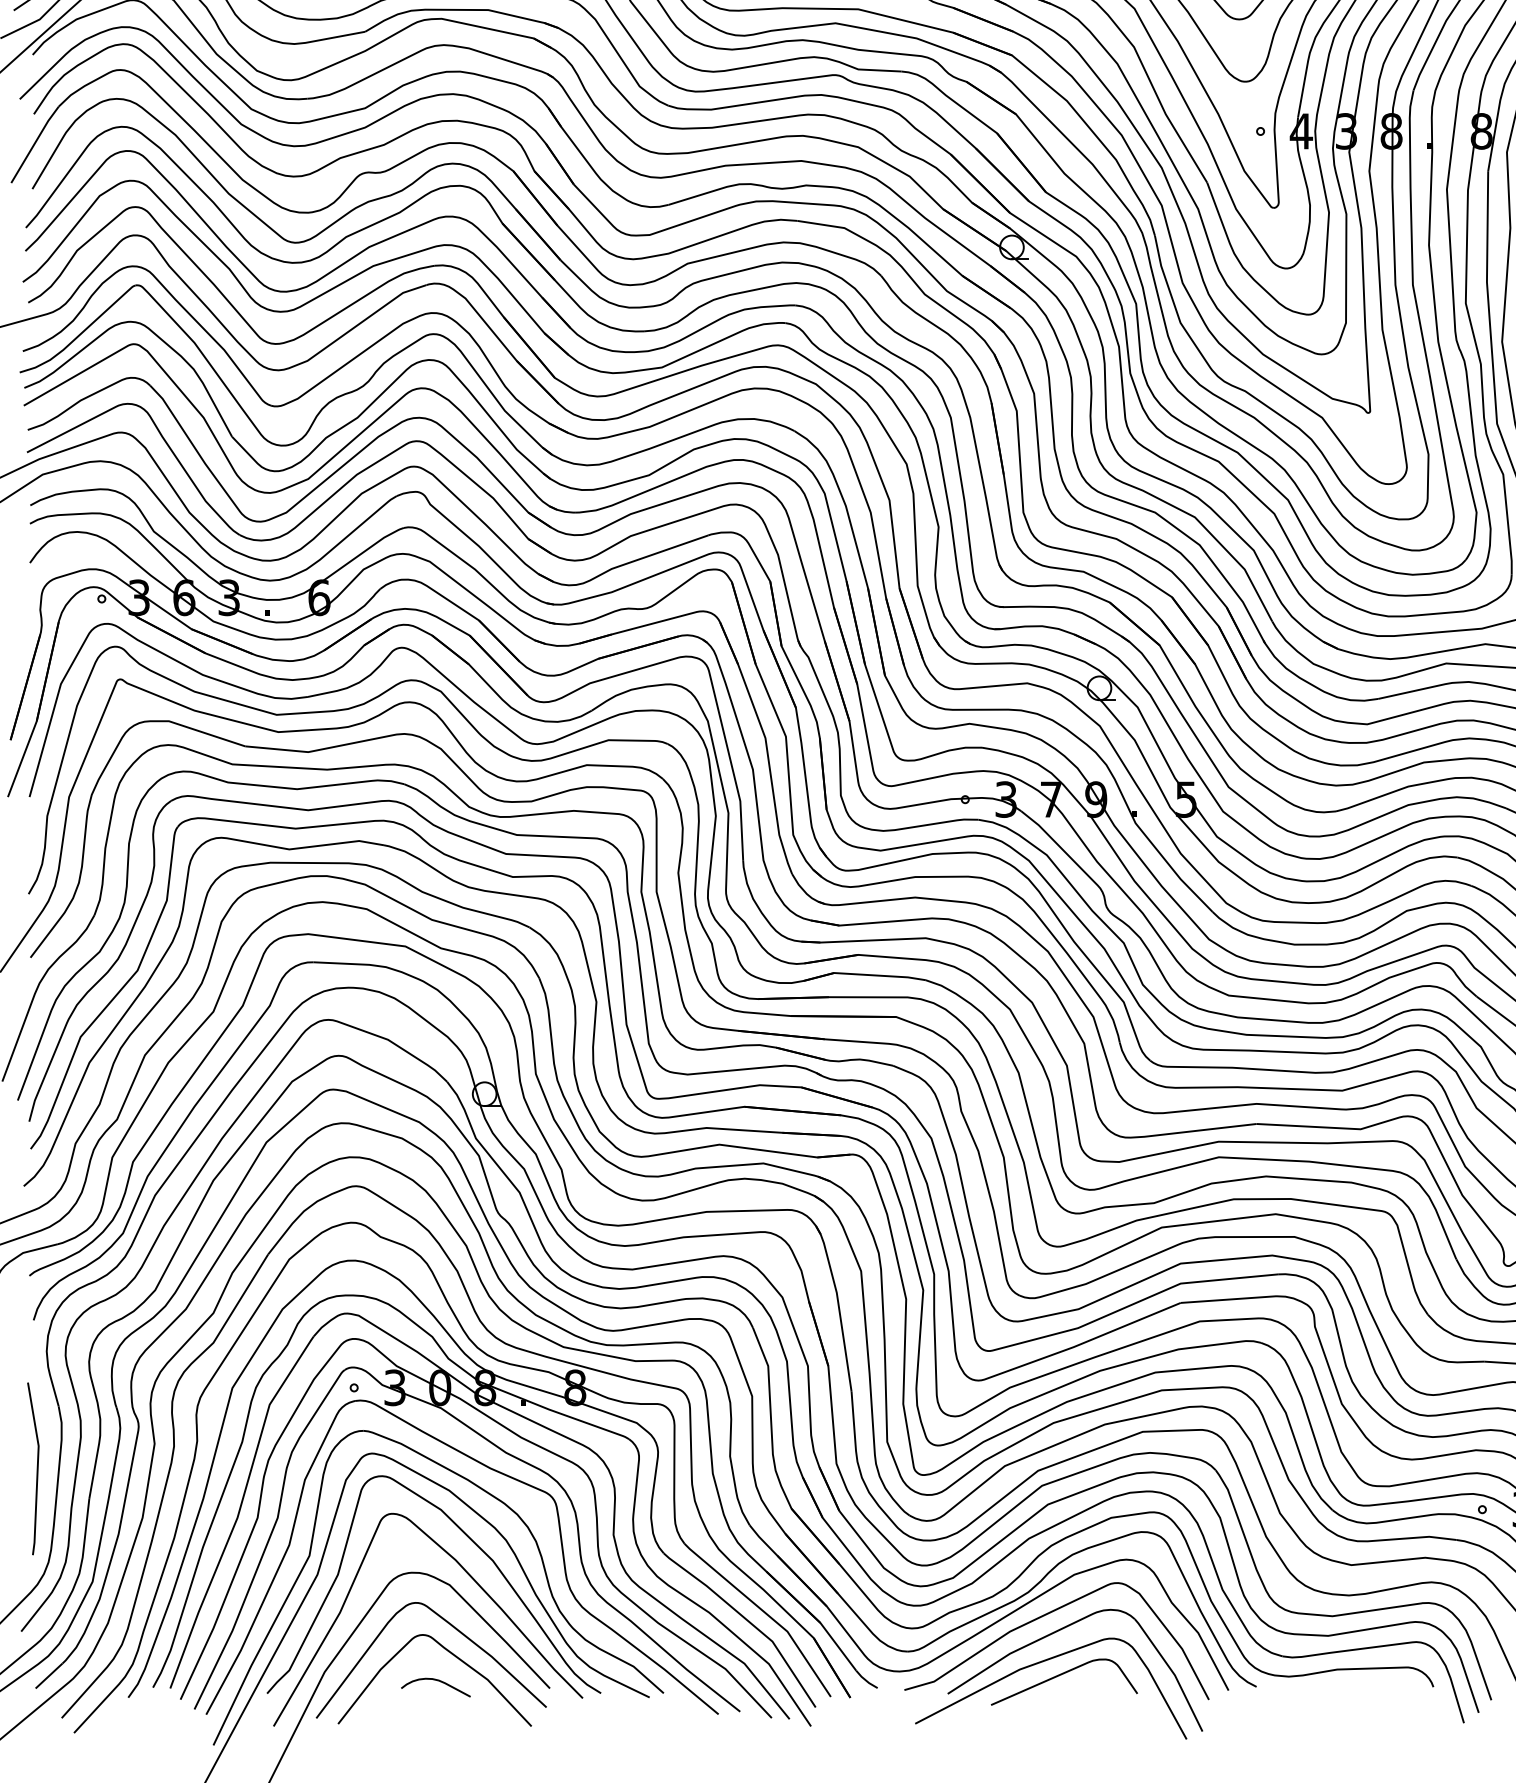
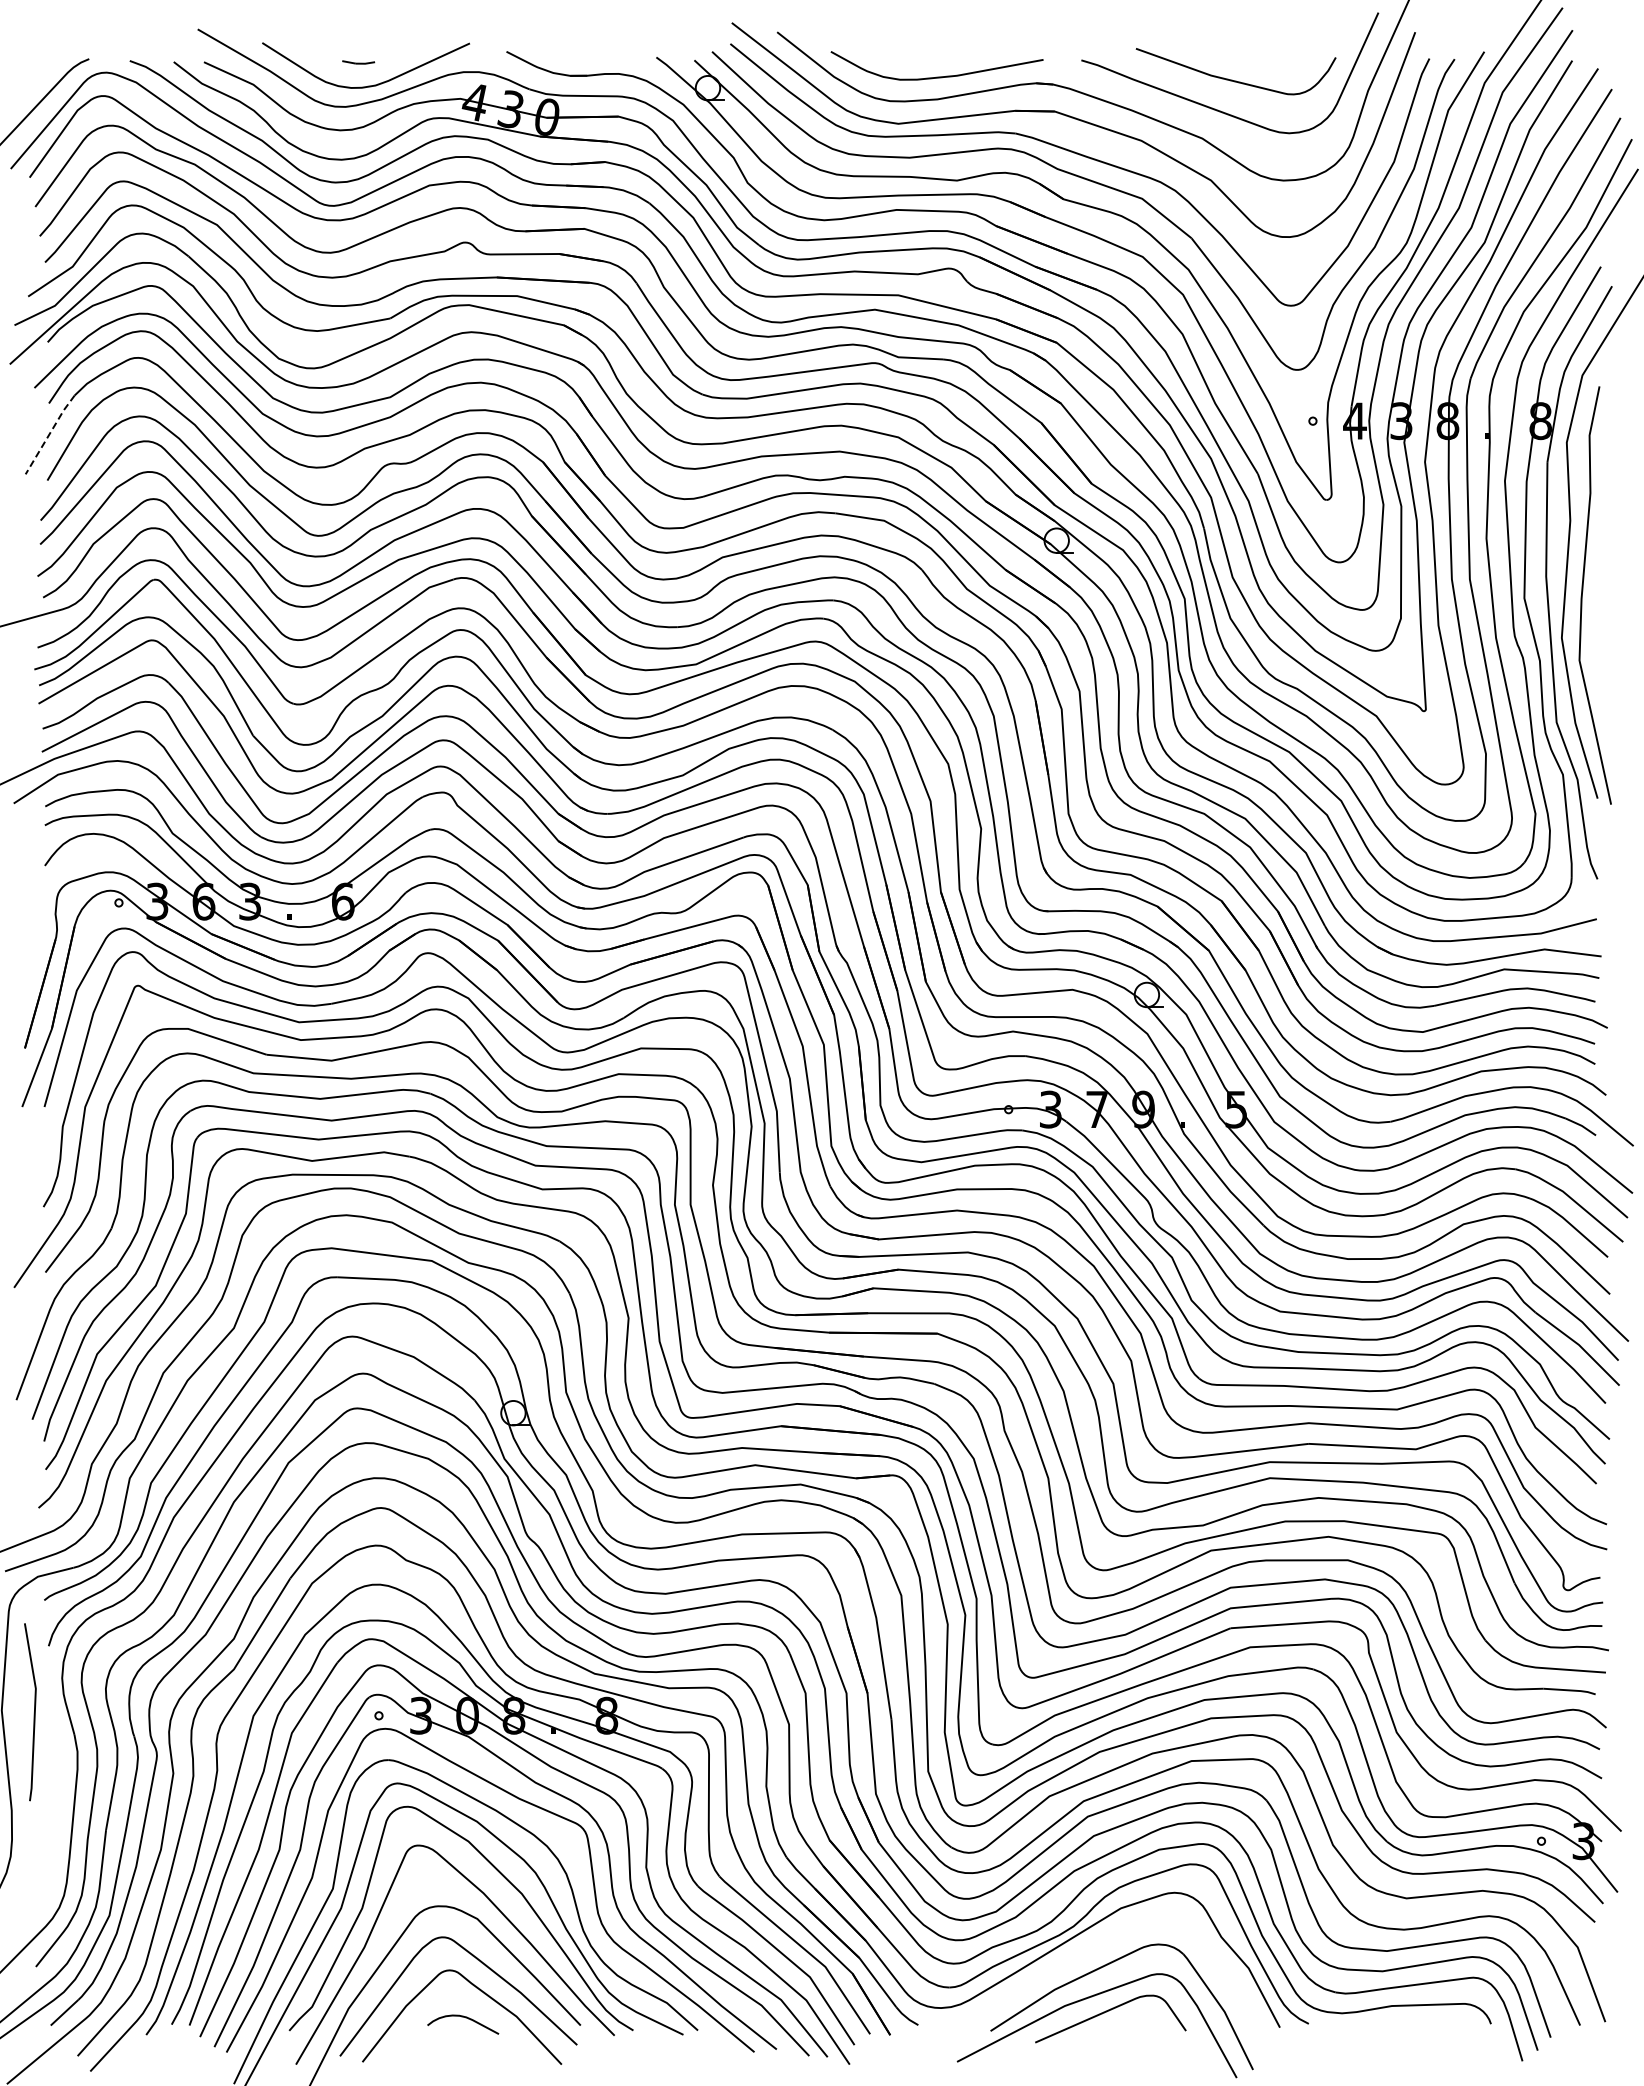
line: (34, 144) -> (49, 434), solid -> dashed
line: (36, 1470) -> (33, 1713), moved
curve: (1043, 1616) -> (1089, 1951), removed

